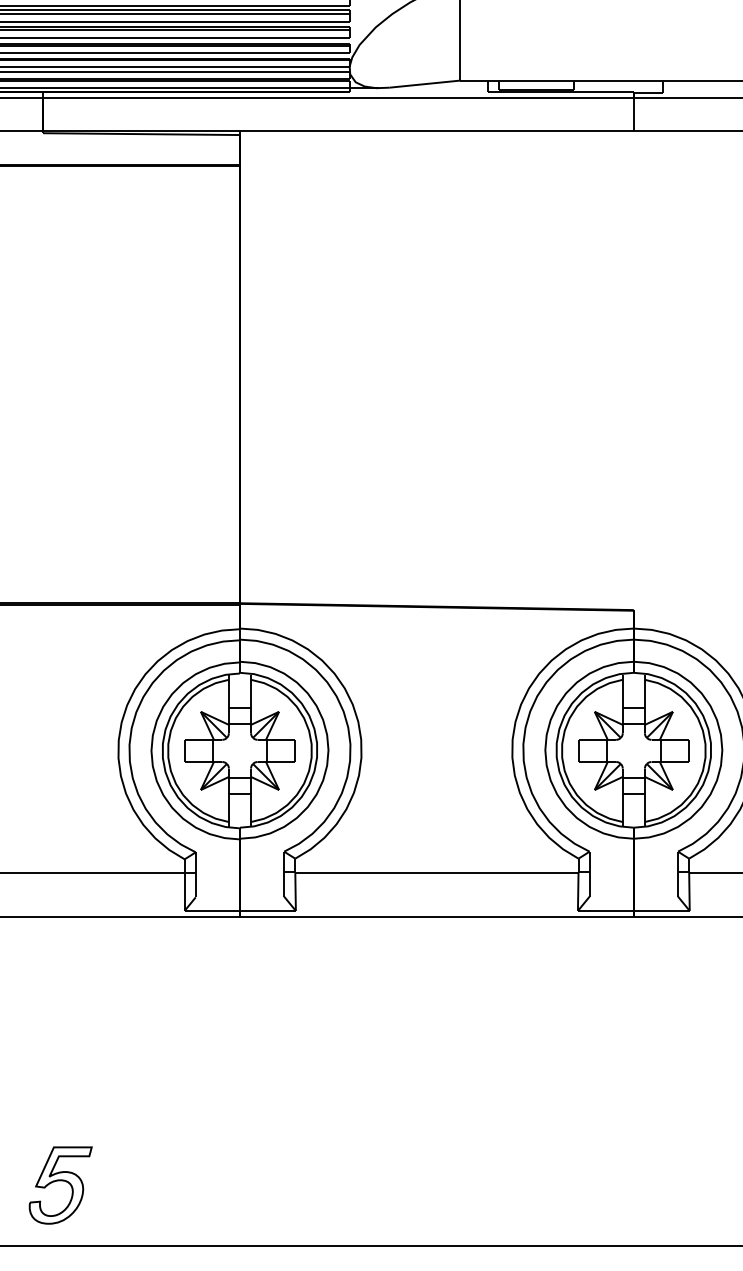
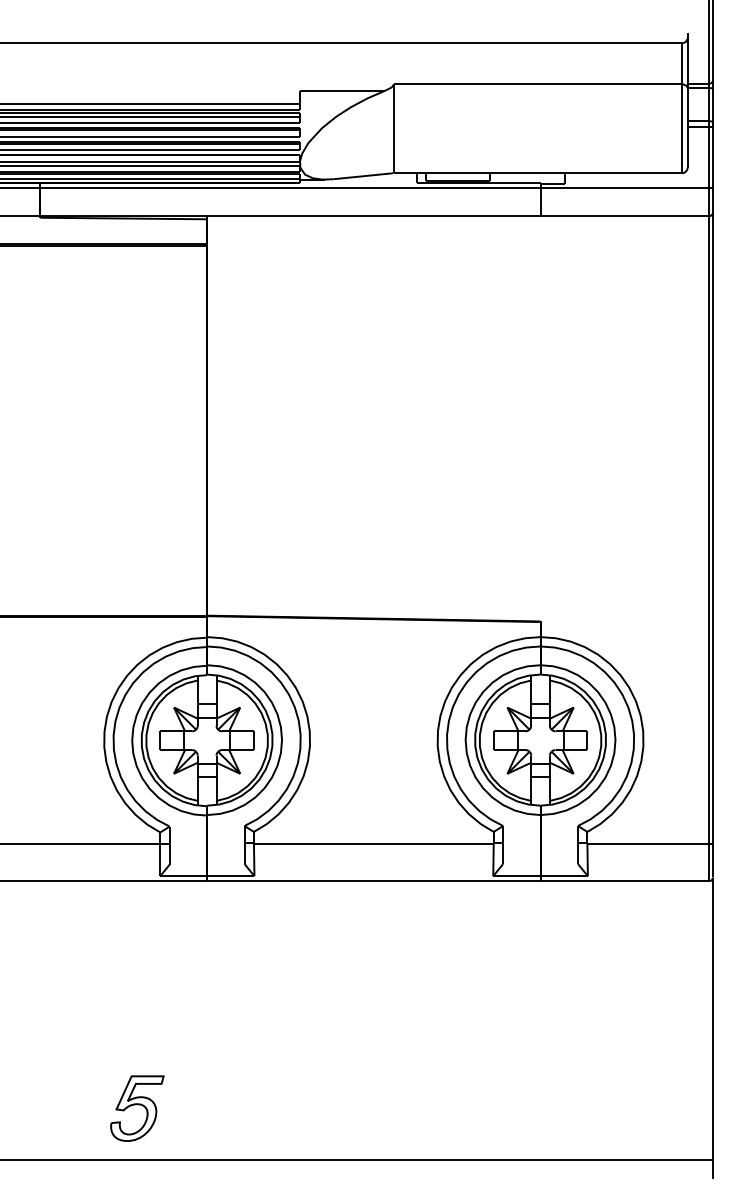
part: (60, 1185) -> (137, 1108), moved

